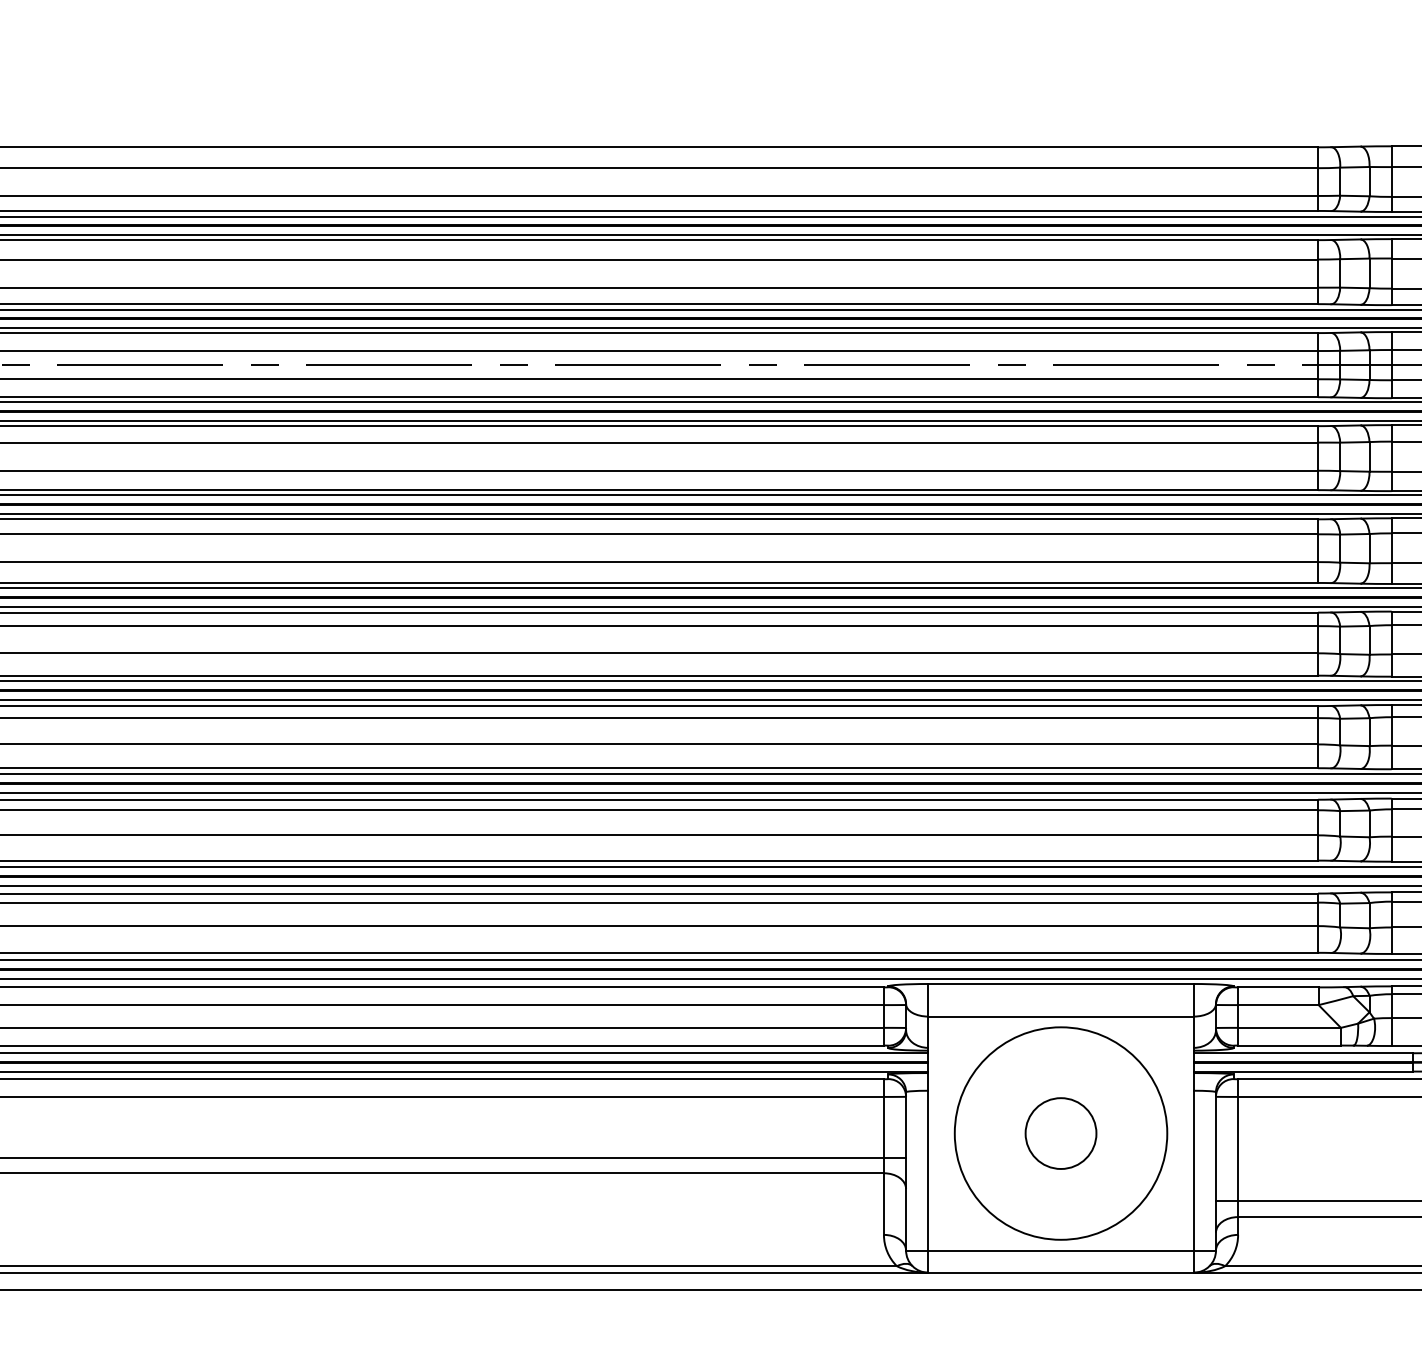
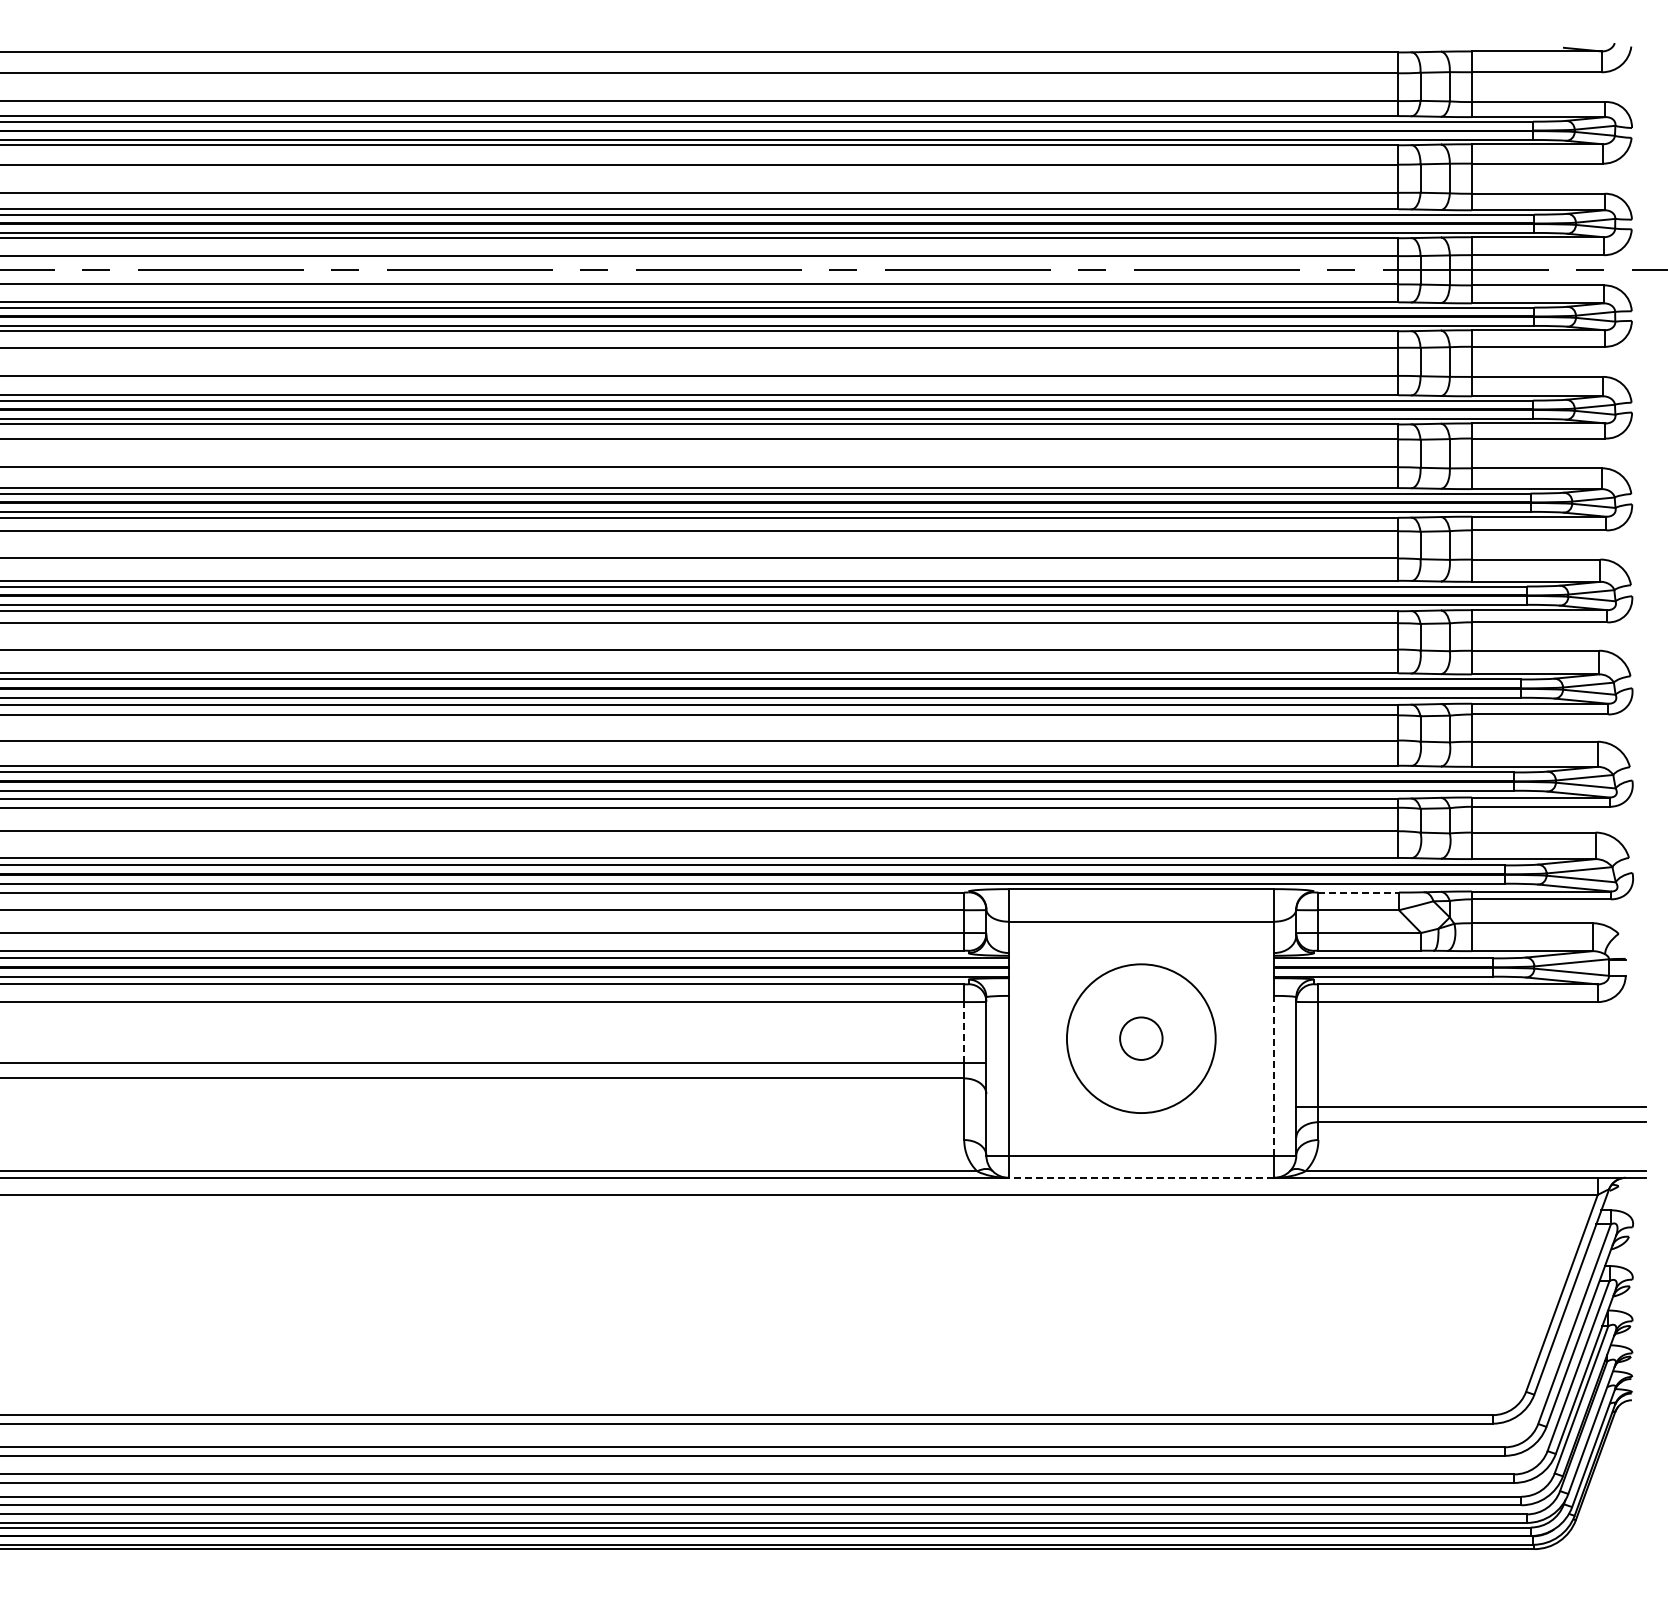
line: (1279, 987) -> (1359, 892), solid -> dashed
line: (884, 1126) -> (964, 1031), solid -> dashed
circle: (1060, 1133) -> (1140, 1038), size x0.6
circle: (1061, 1133) -> (1141, 1038), size x0.7
line: (1194, 1170) -> (1274, 1075), solid -> dashed
line: (1061, 1272) -> (1141, 1177), solid -> dashed

